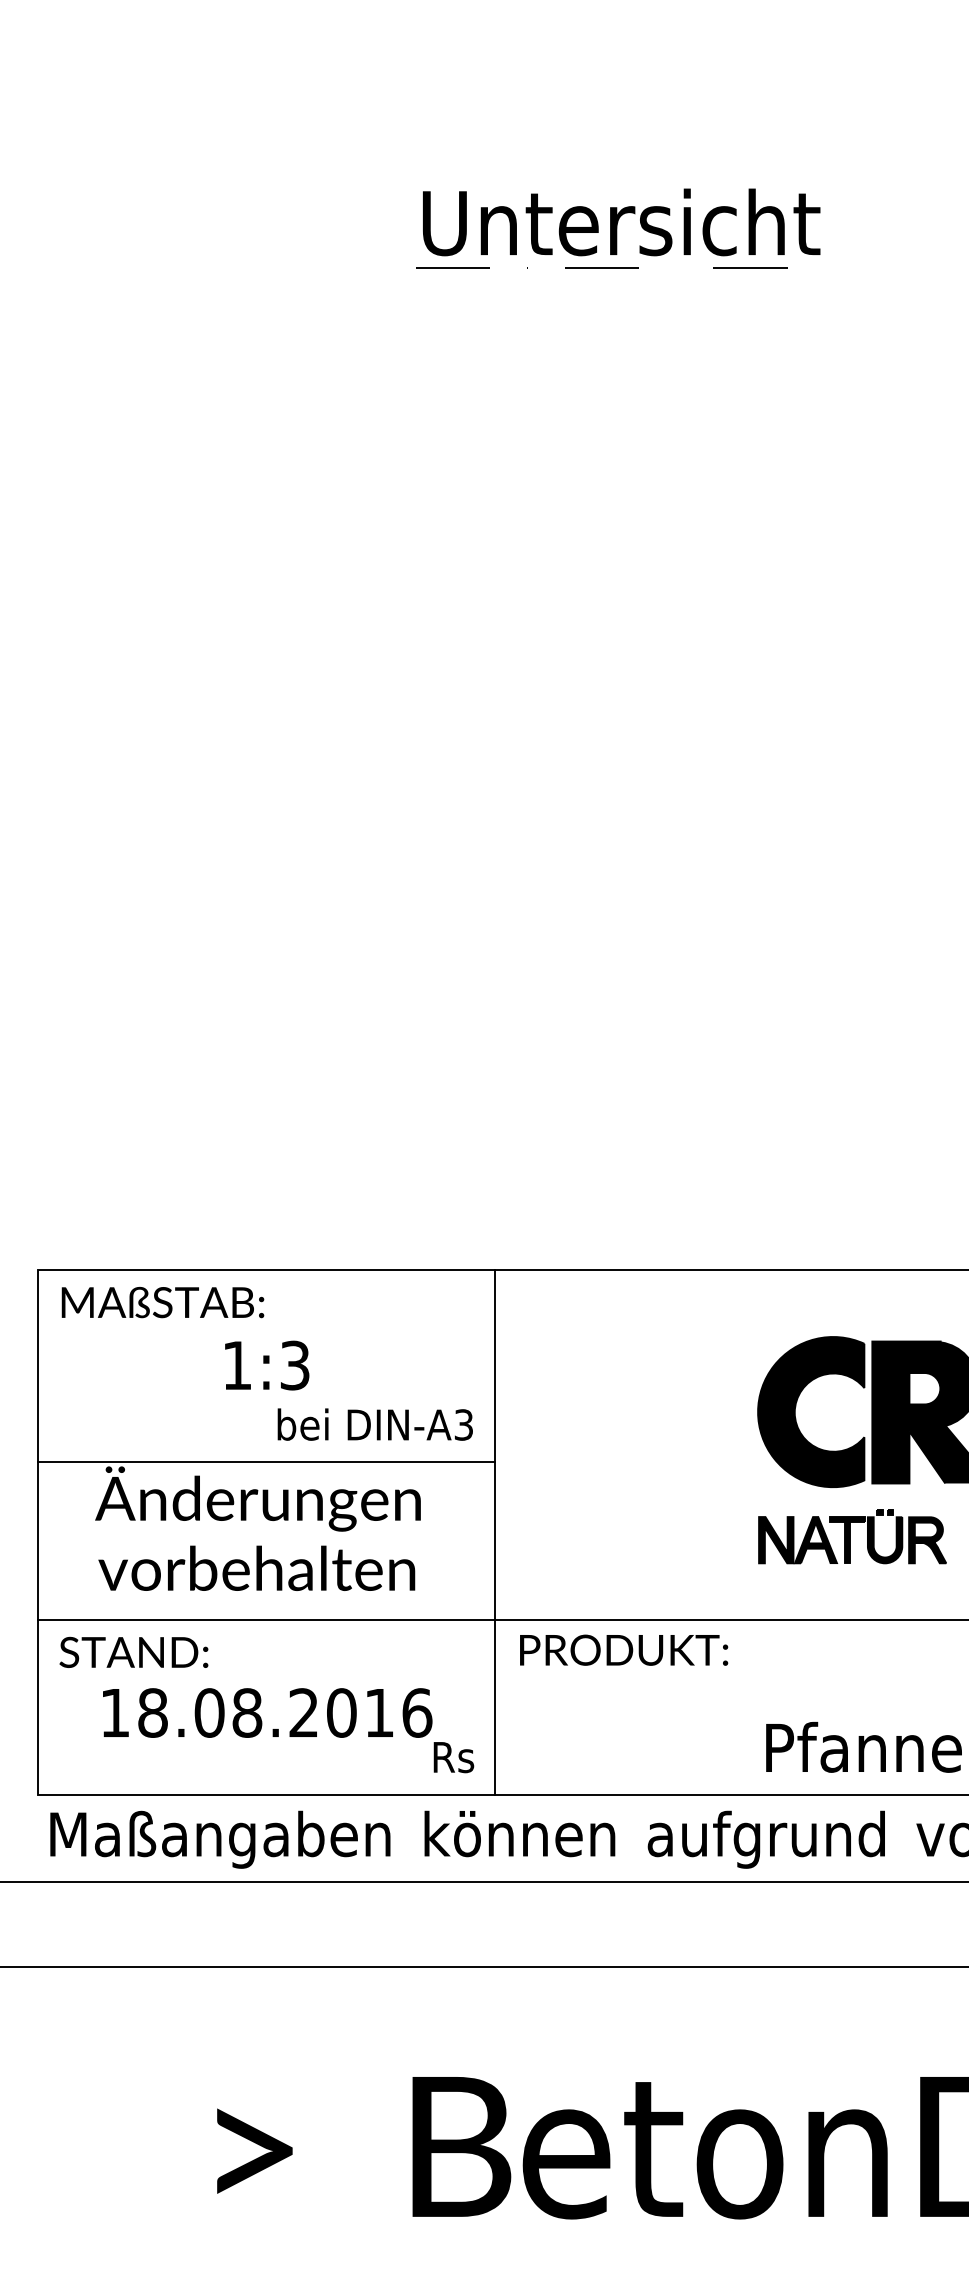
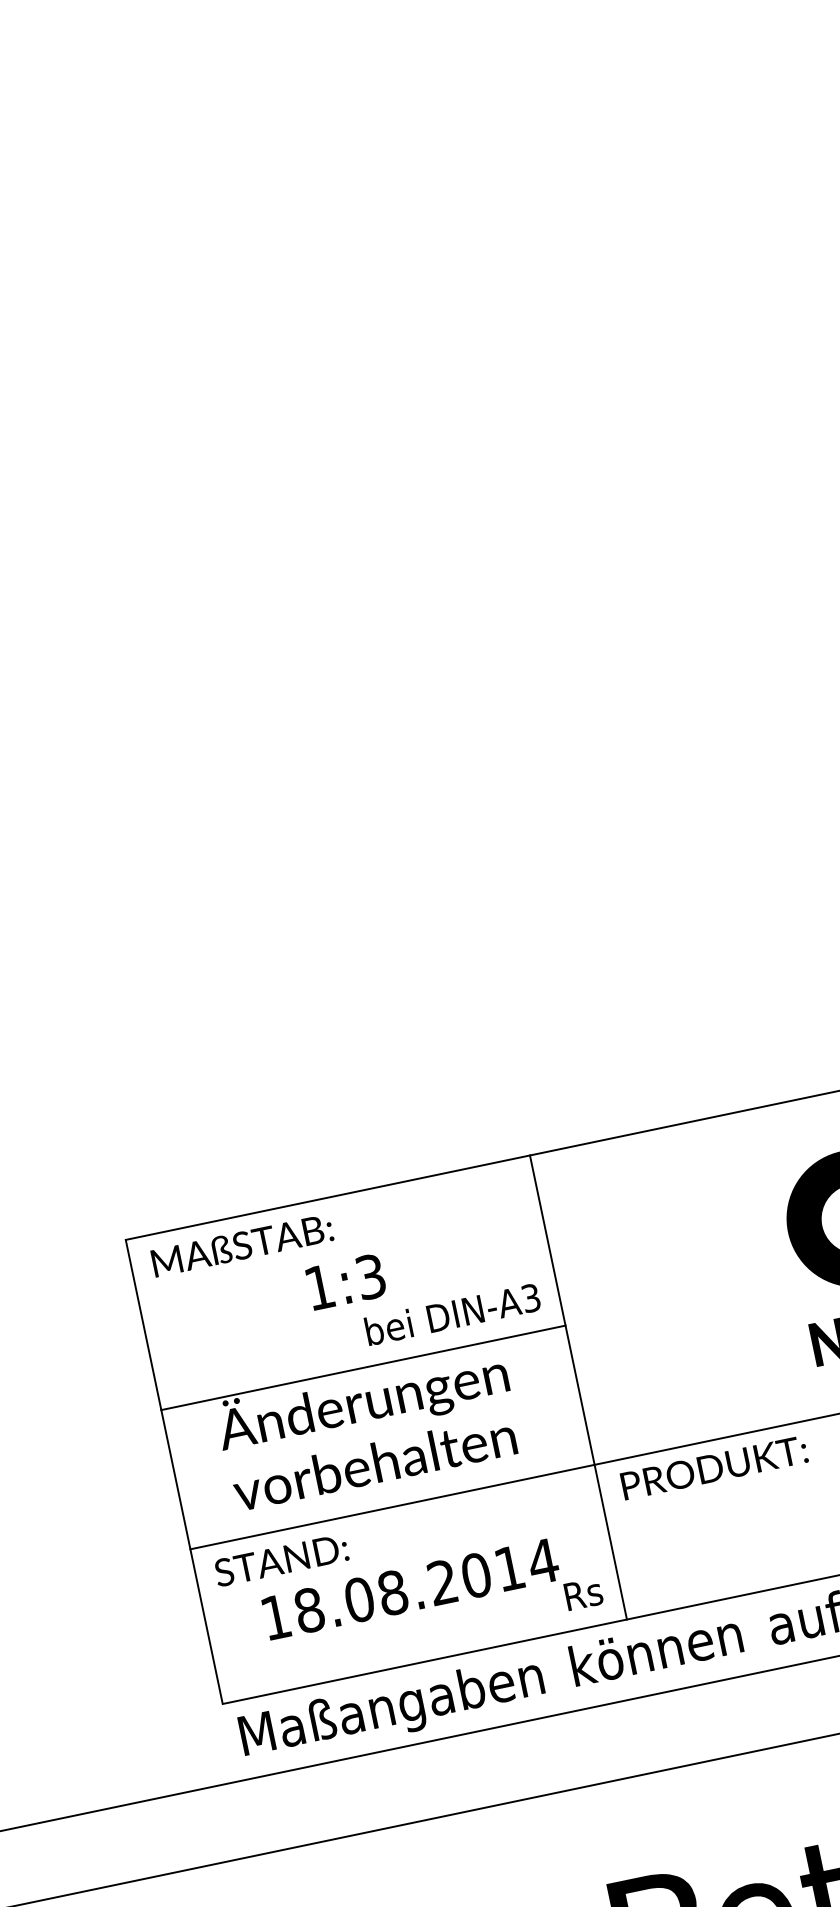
part: (618, 228) -> (446, 211), removed
text: (416, 1712) -> (542, 1561), 18.08.2016 -> 18.08.2014

